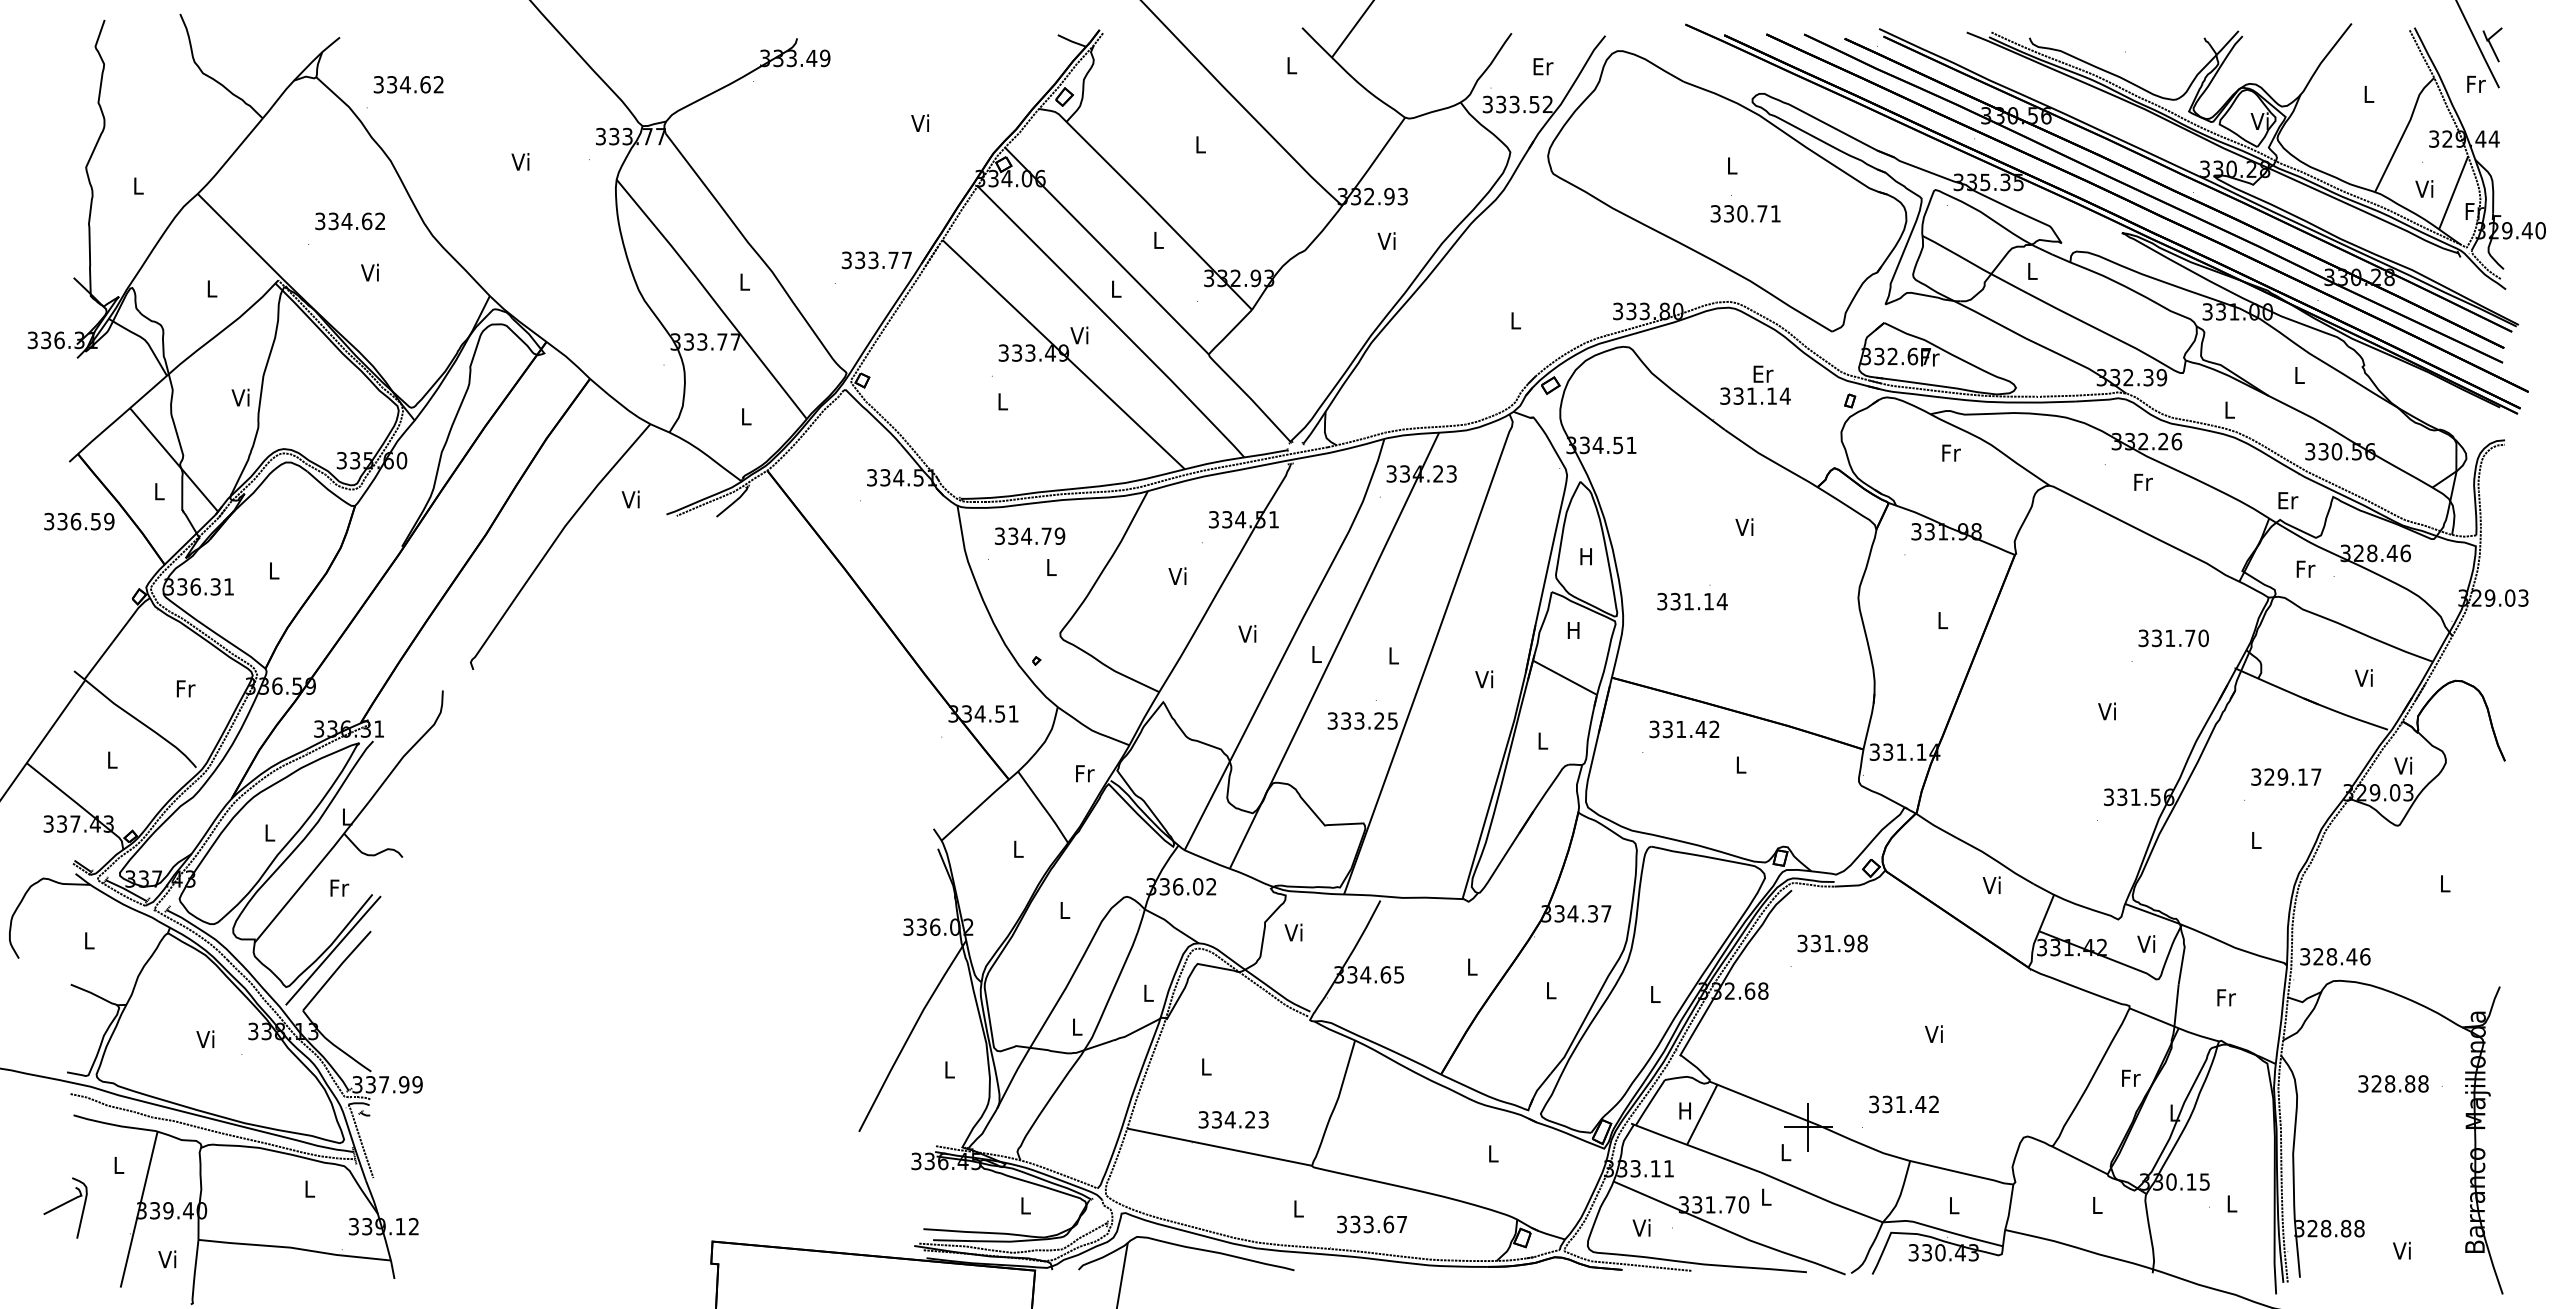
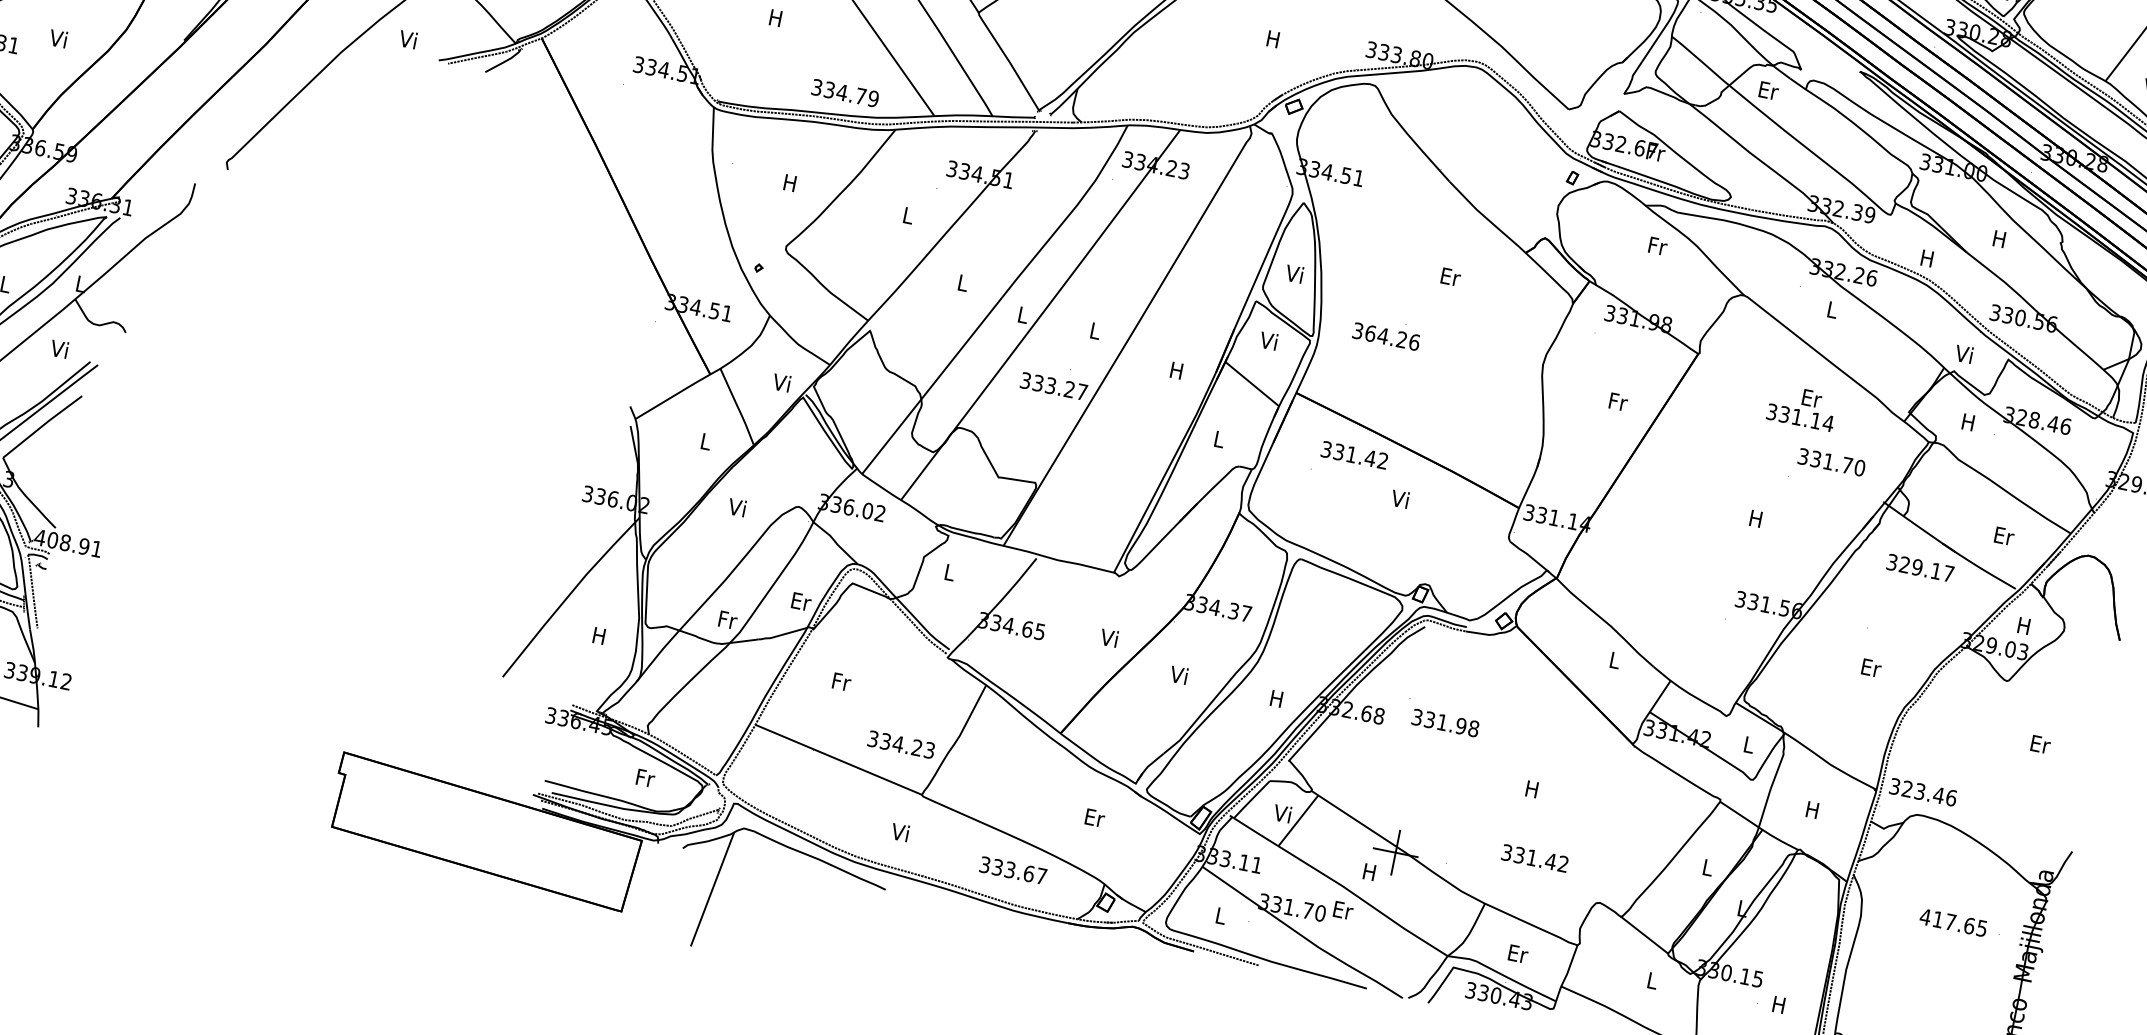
text: (2032, 270) -> (1768, 89), L -> Er
text: (1515, 320) -> (1273, 38), L -> H
text: (2298, 375) -> (1998, 239), L -> H
text: (1755, 384) -> (1802, 406), moved
text: (1002, 401) -> (775, 17), L -> H
text: (2229, 409) -> (1927, 257), L -> H
text: (2143, 481) -> (1833, 309), Fr -> L
text: (2287, 500) -> (1964, 354), Er -> Vi
text: (1745, 526) -> (1450, 276), Vi -> Er
text: (1030, 535) -> (845, 92), moved
text: (1585, 556) -> (1294, 274), H -> Vi
text: (1050, 567) -> (789, 183), L -> H
text: (2305, 568) -> (1968, 421), Fr -> H
text: (272, 570) -> (57, 38), L -> Vi
text: (1177, 575) -> (907, 214), Vi -> L
text: (1698, 601) -> (1392, 337), 331.14 -> 364.26
text: (1943, 620) -> (1618, 402), L -> Fr
text: (1572, 629) -> (1268, 340), H -> Vi
text: (1247, 633) -> (962, 282), Vi -> L
text: (2365, 677) -> (2004, 535), Vi -> Er
text: (1484, 679) -> (1176, 370), Vi -> H
text: (2106, 711) -> (1754, 518), Vi -> H
text: (1392, 720) -> (1081, 391), 333.25 -> 333.27
text: (1739, 764) -> (1399, 498), L -> Vi
text: (2403, 765) -> (2023, 625), Vi -> H
text: (1084, 773) -> (782, 383), Fr -> Vi
text: (2286, 776) -> (1920, 567), moved
text: (2256, 840) -> (1871, 668), L -> Er
text: (2445, 883) -> (2040, 744), L -> Er
text: (1991, 885) -> (1613, 660), Vi -> L
text: (339, 887) -> (60, 349), Fr -> Vi
text: (1063, 909) -> (736, 506), L -> Vi
text: (1293, 932) -> (948, 572), Vi -> L
text: (1832, 943) -> (1445, 723), moved
text: (2146, 943) -> (1748, 744), Vi -> L
text: (2331, 956) -> (1919, 791), 328.46 -> 323.46
text: (1470, 966) -> (1108, 637), L -> Vi
text: (1549, 990) -> (1178, 675), L -> Vi
text: (1149, 992) -> (802, 601), L -> Er
text: (1654, 994) -> (1276, 698), L -> H
text: (2226, 997) -> (1813, 809), Fr -> H
text: (1077, 1026) -> (727, 619), L -> Fr
text: (1933, 1033) -> (1531, 788), Vi -> H
text: (1206, 1066) -> (841, 681), L -> Fr
text: (948, 1069) -> (598, 635), L -> H
text: (2131, 1077) -> (1708, 867), Fr -> L
text: (2392, 1083) -> (1952, 922), 328.88 -> 417.65
text: (387, 1084) -> (68, 543), 337.99 -> 408.91
text: (1903, 1104) -> (1534, 858), moved
text: (1684, 1110) -> (1282, 813), H -> Vi
text: (1233, 1119) -> (901, 744), moved
text: (1785, 1152) -> (1369, 872), L -> H
text: (1493, 1153) -> (1094, 817), L -> Er
text: (1766, 1196) -> (1343, 909), L -> Er
text: (2231, 1203) -> (1778, 1004), L -> H
text: (1026, 1205) -> (646, 778), L -> Fr
text: (1954, 1205) -> (1518, 953), L -> Er
text: (1297, 1208) -> (900, 832), L -> Vi
text: (1371, 1224) -> (1012, 870), moved
text: (1641, 1227) -> (1219, 915), Vi -> L

